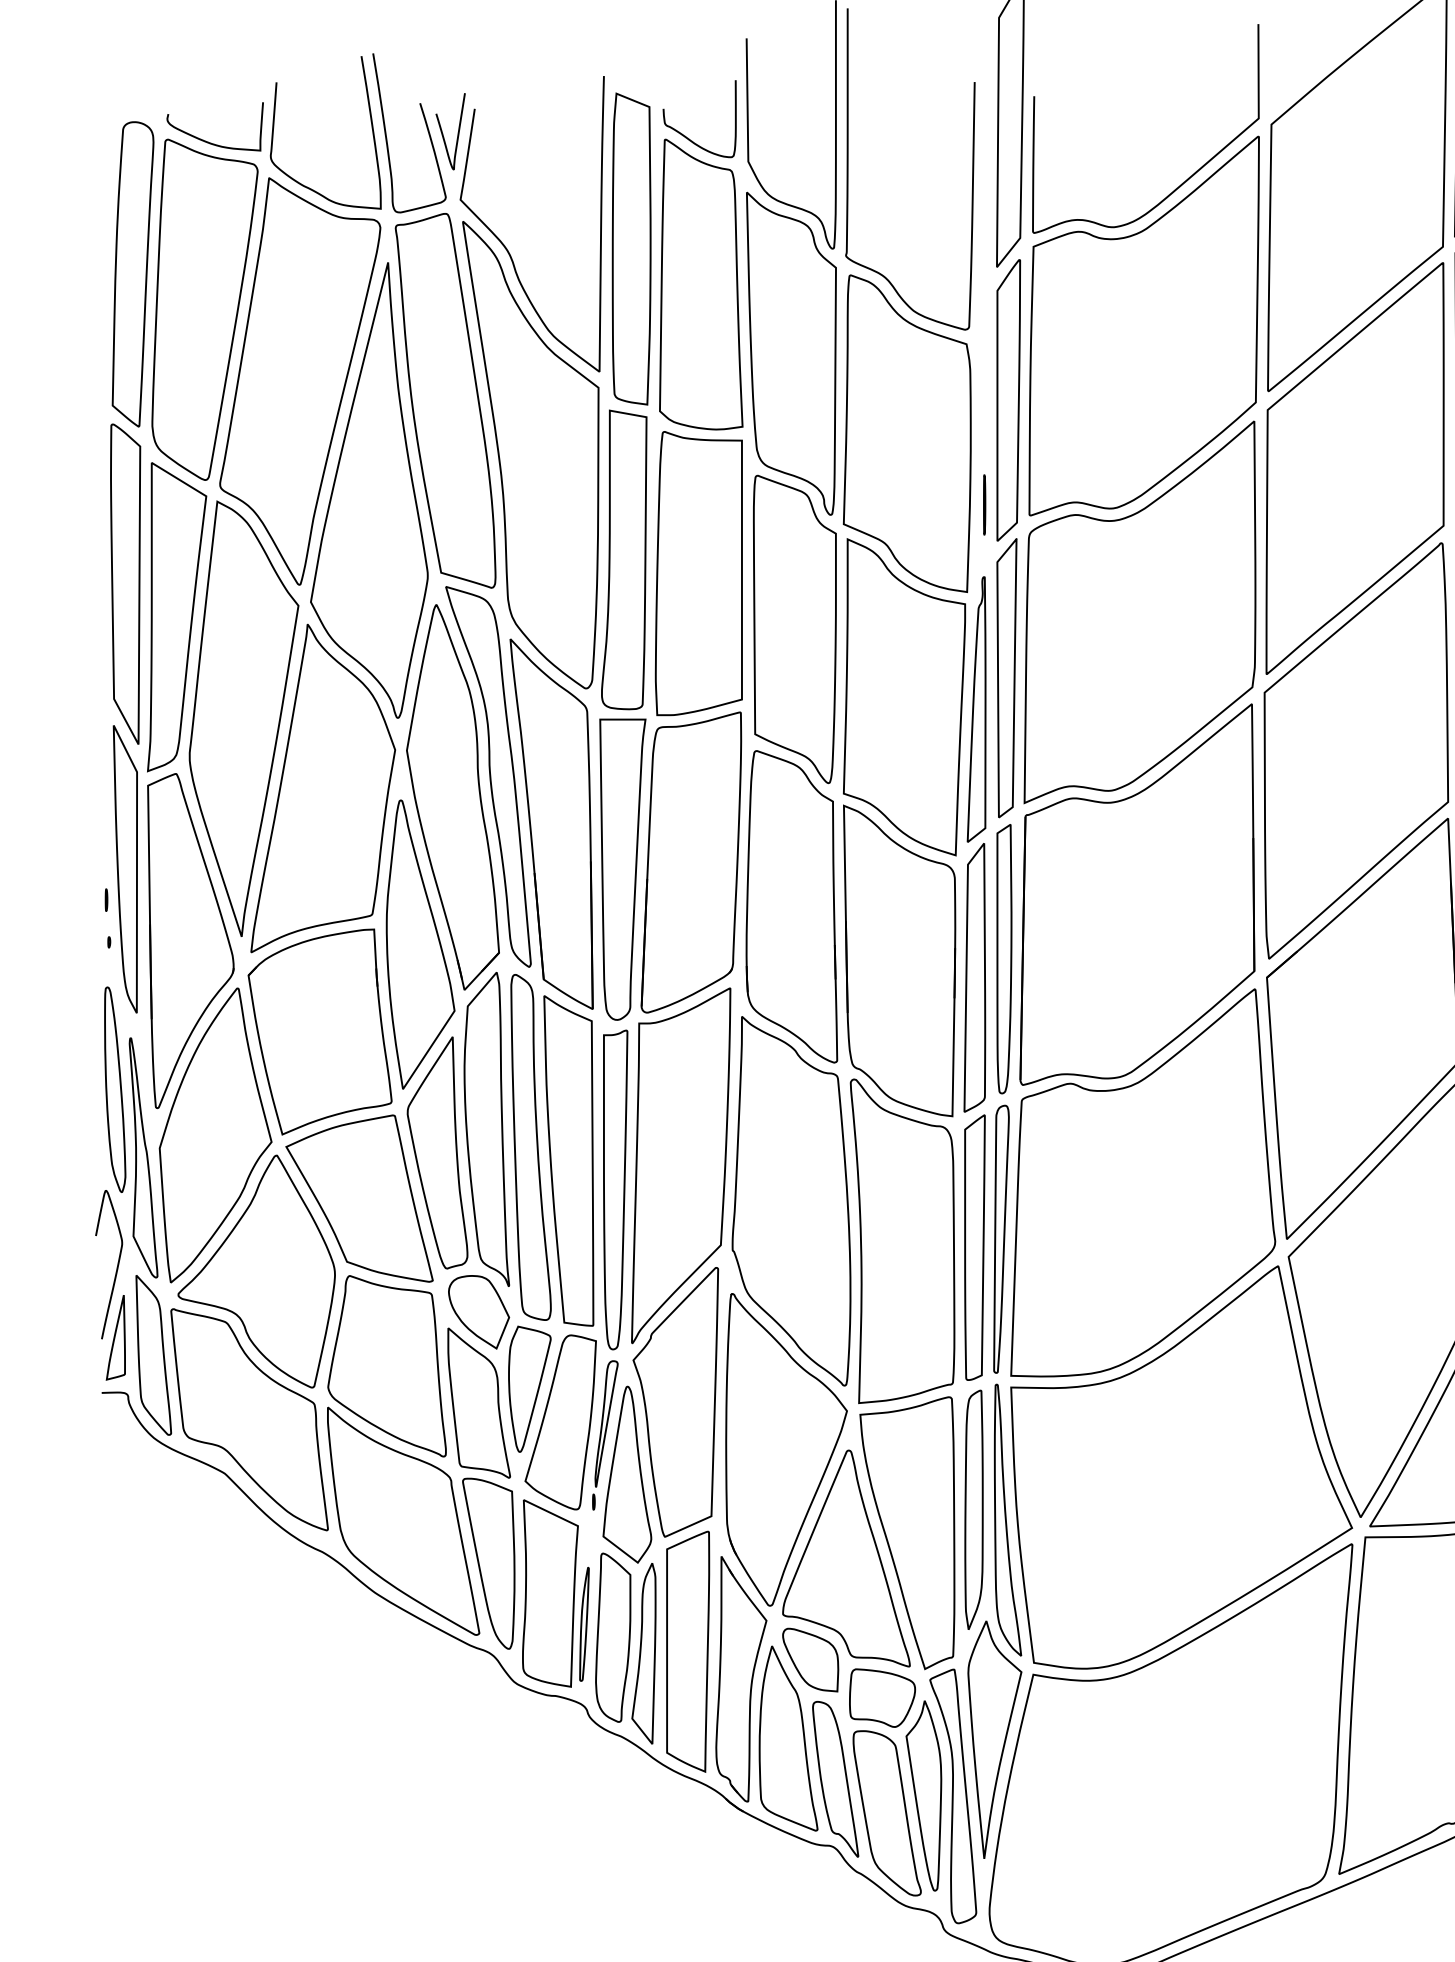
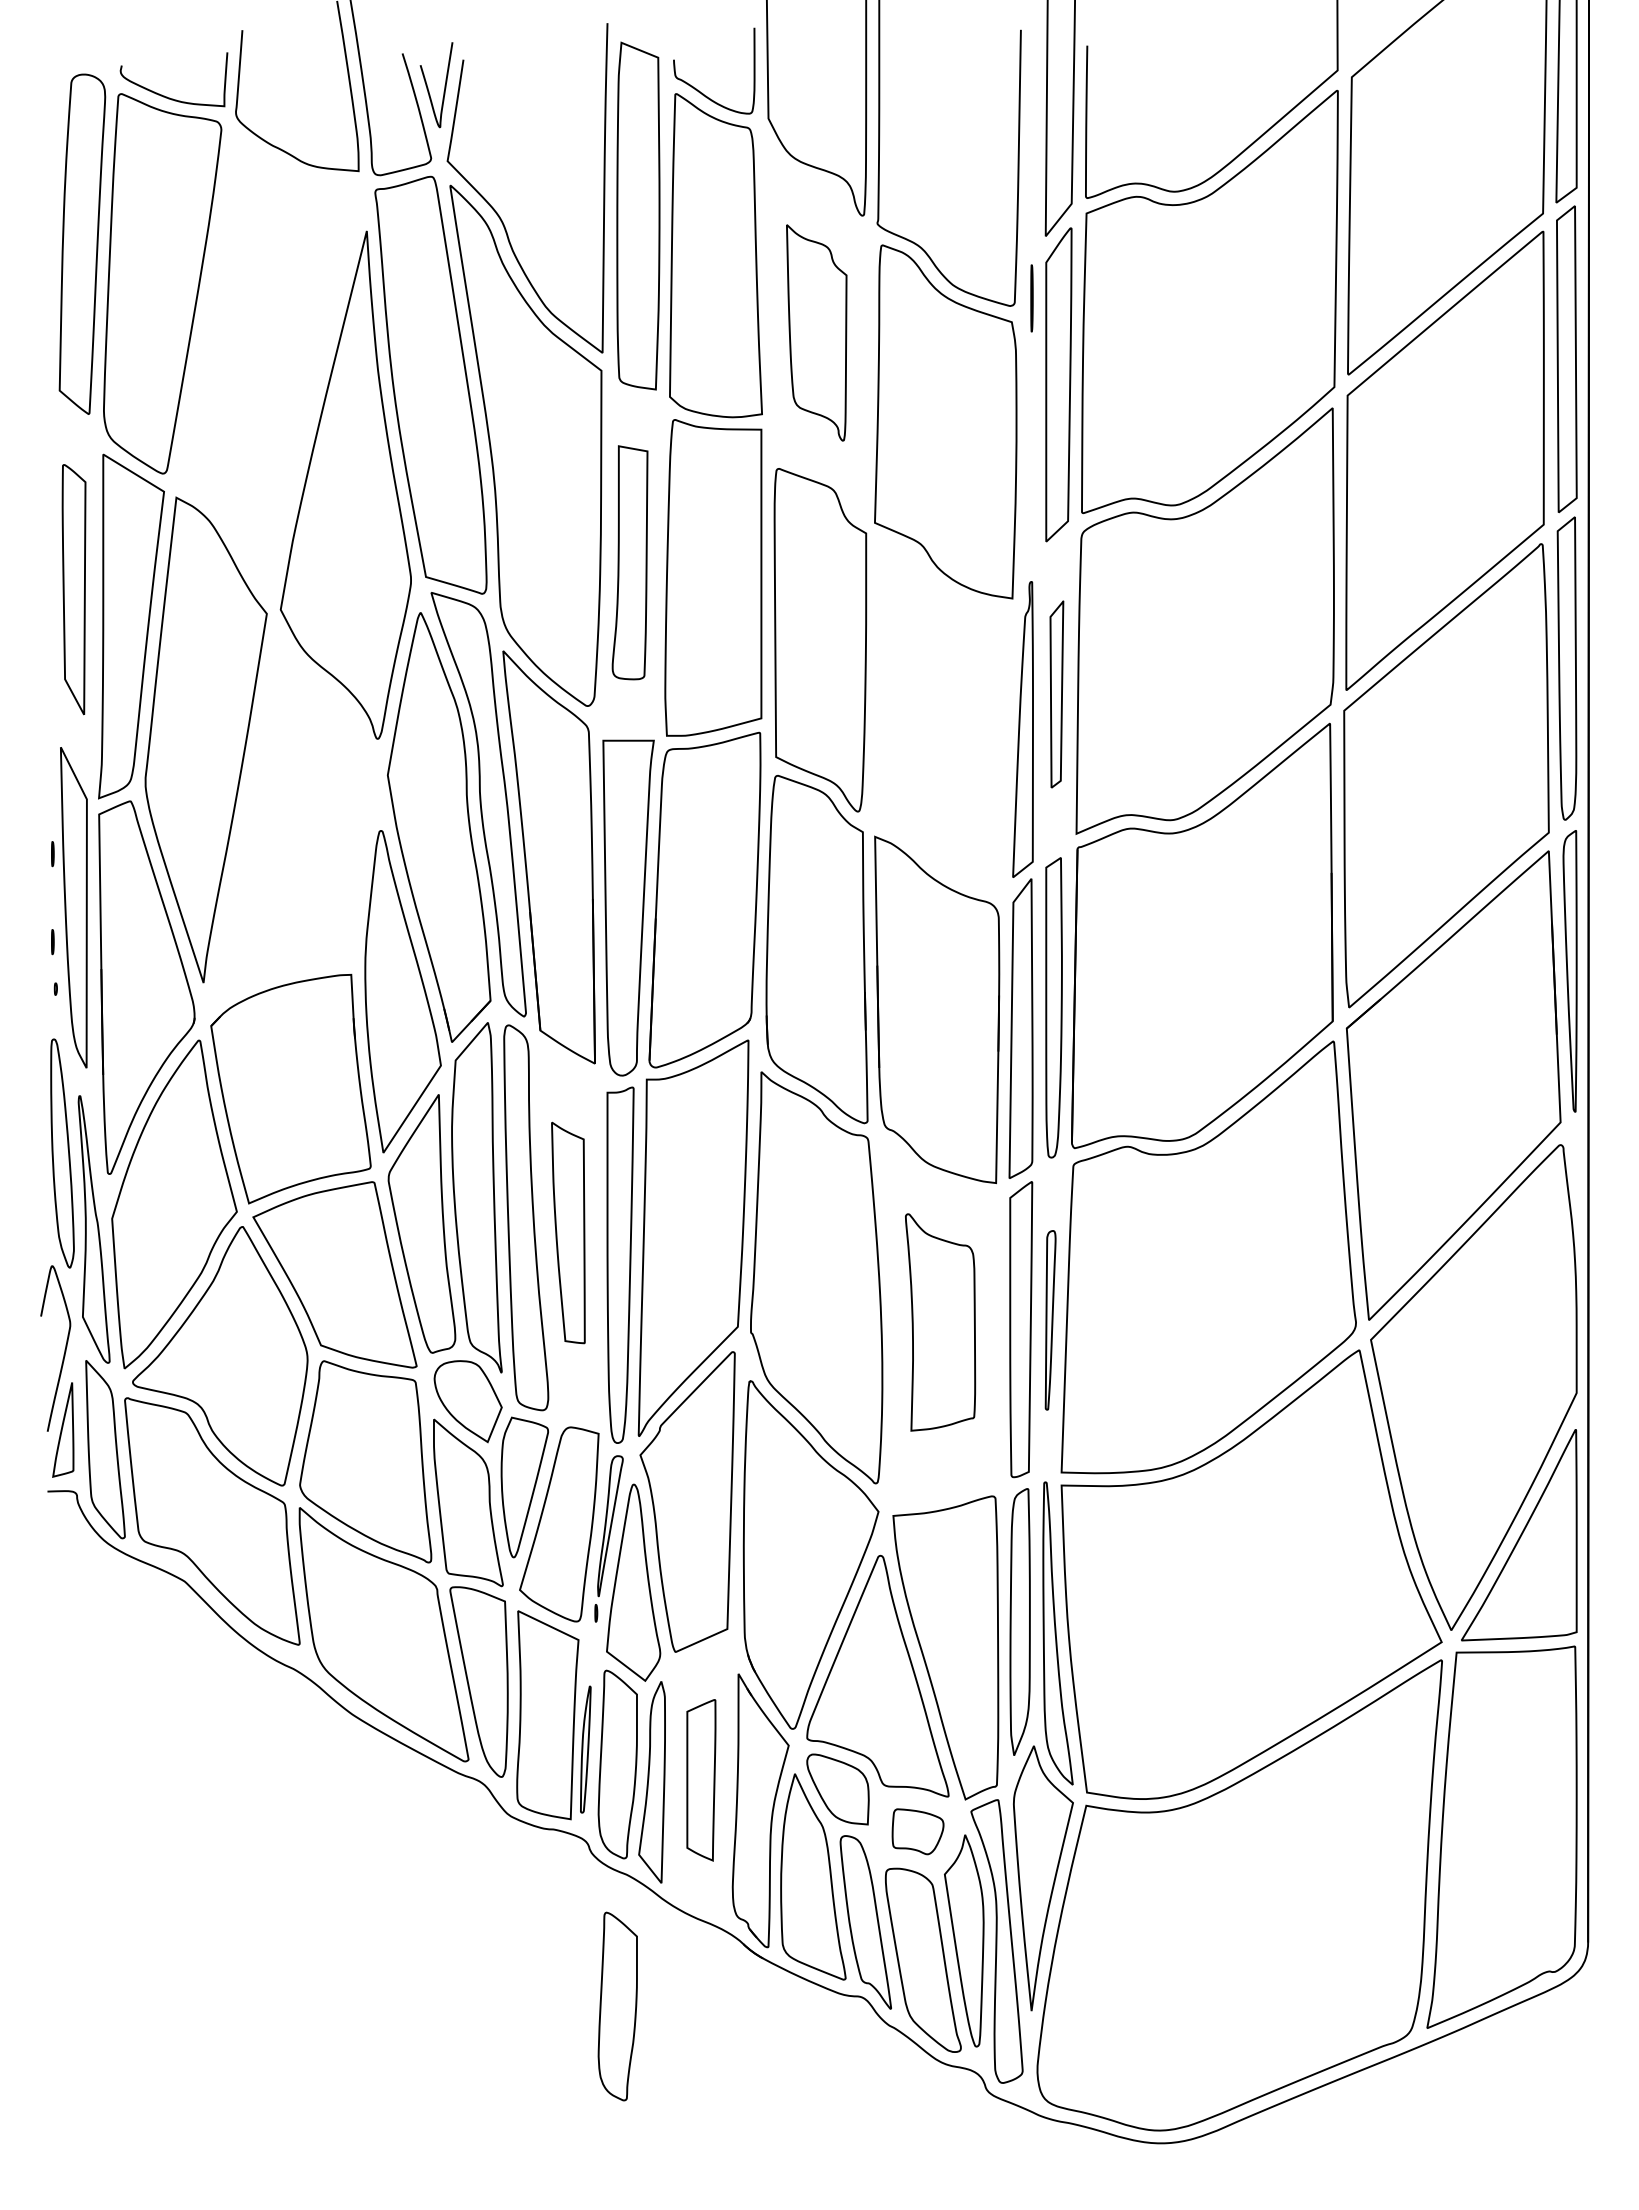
part: (791, 353) -> (816, 332), size x0.6
part: (299, 381) -> (268, 363), removed
line: (984, 505) -> (1031, 298), moved
part: (623, 559) -> (629, 562), size x0.7
part: (125, 583) -> (73, 589), size x0.7
part: (1006, 678) -> (1056, 694), size x0.6
part: (904, 696) -> (942, 715), removed
part: (323, 788) -> (294, 817), removed
line: (106, 821) -> (52, 854), added
part: (568, 1160) -> (568, 1232), size x0.6
part: (1001, 1239) -> (1050, 1320), size x0.6
part: (902, 1241) -> (940, 1322), size x0.6
part: (688, 1652) -> (701, 1780), size x0.6
part: (881, 1697) -> (917, 1831), size x0.7
part: (612, 1854) -> (617, 2006), added

